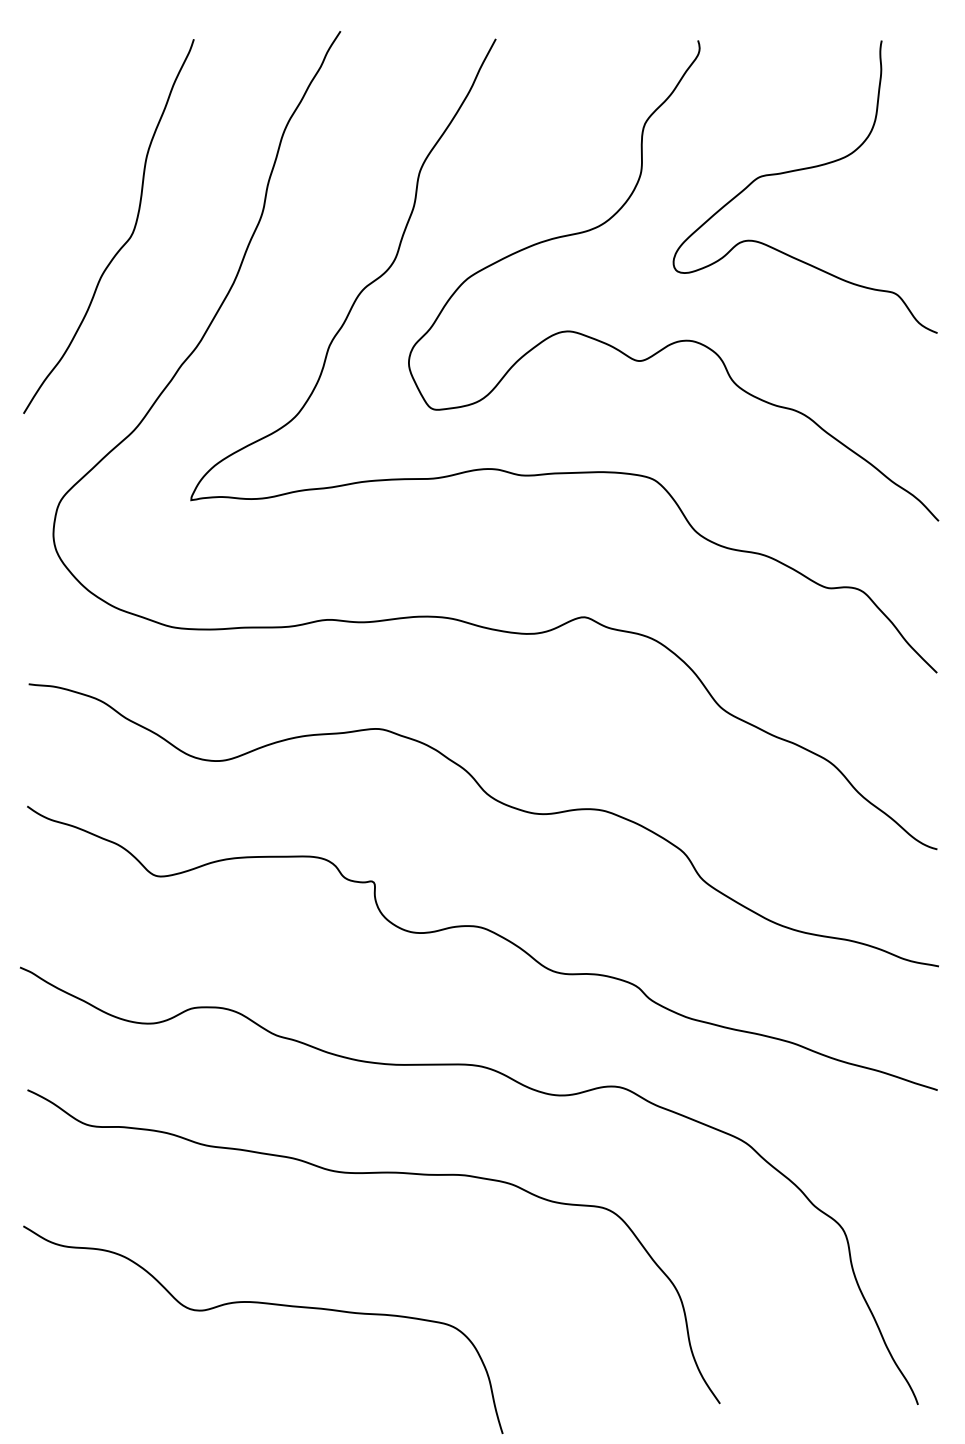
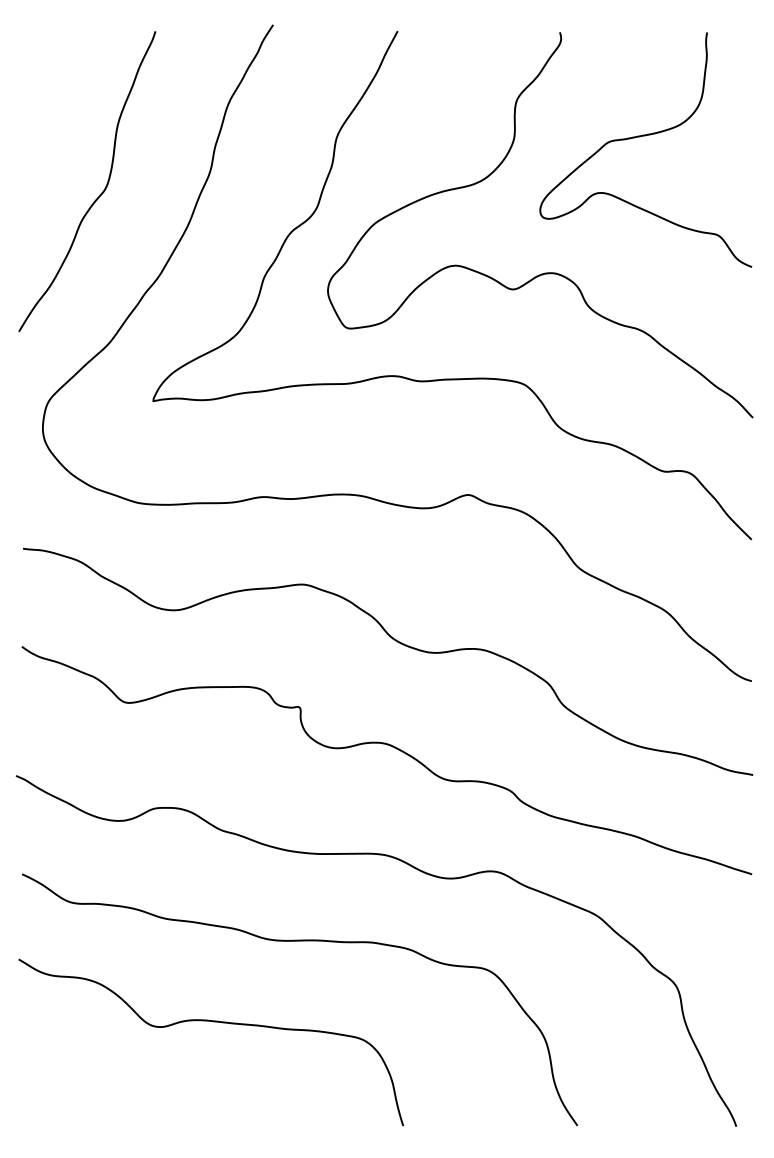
curve: (264, 1304) -> (212, 1022), moved

